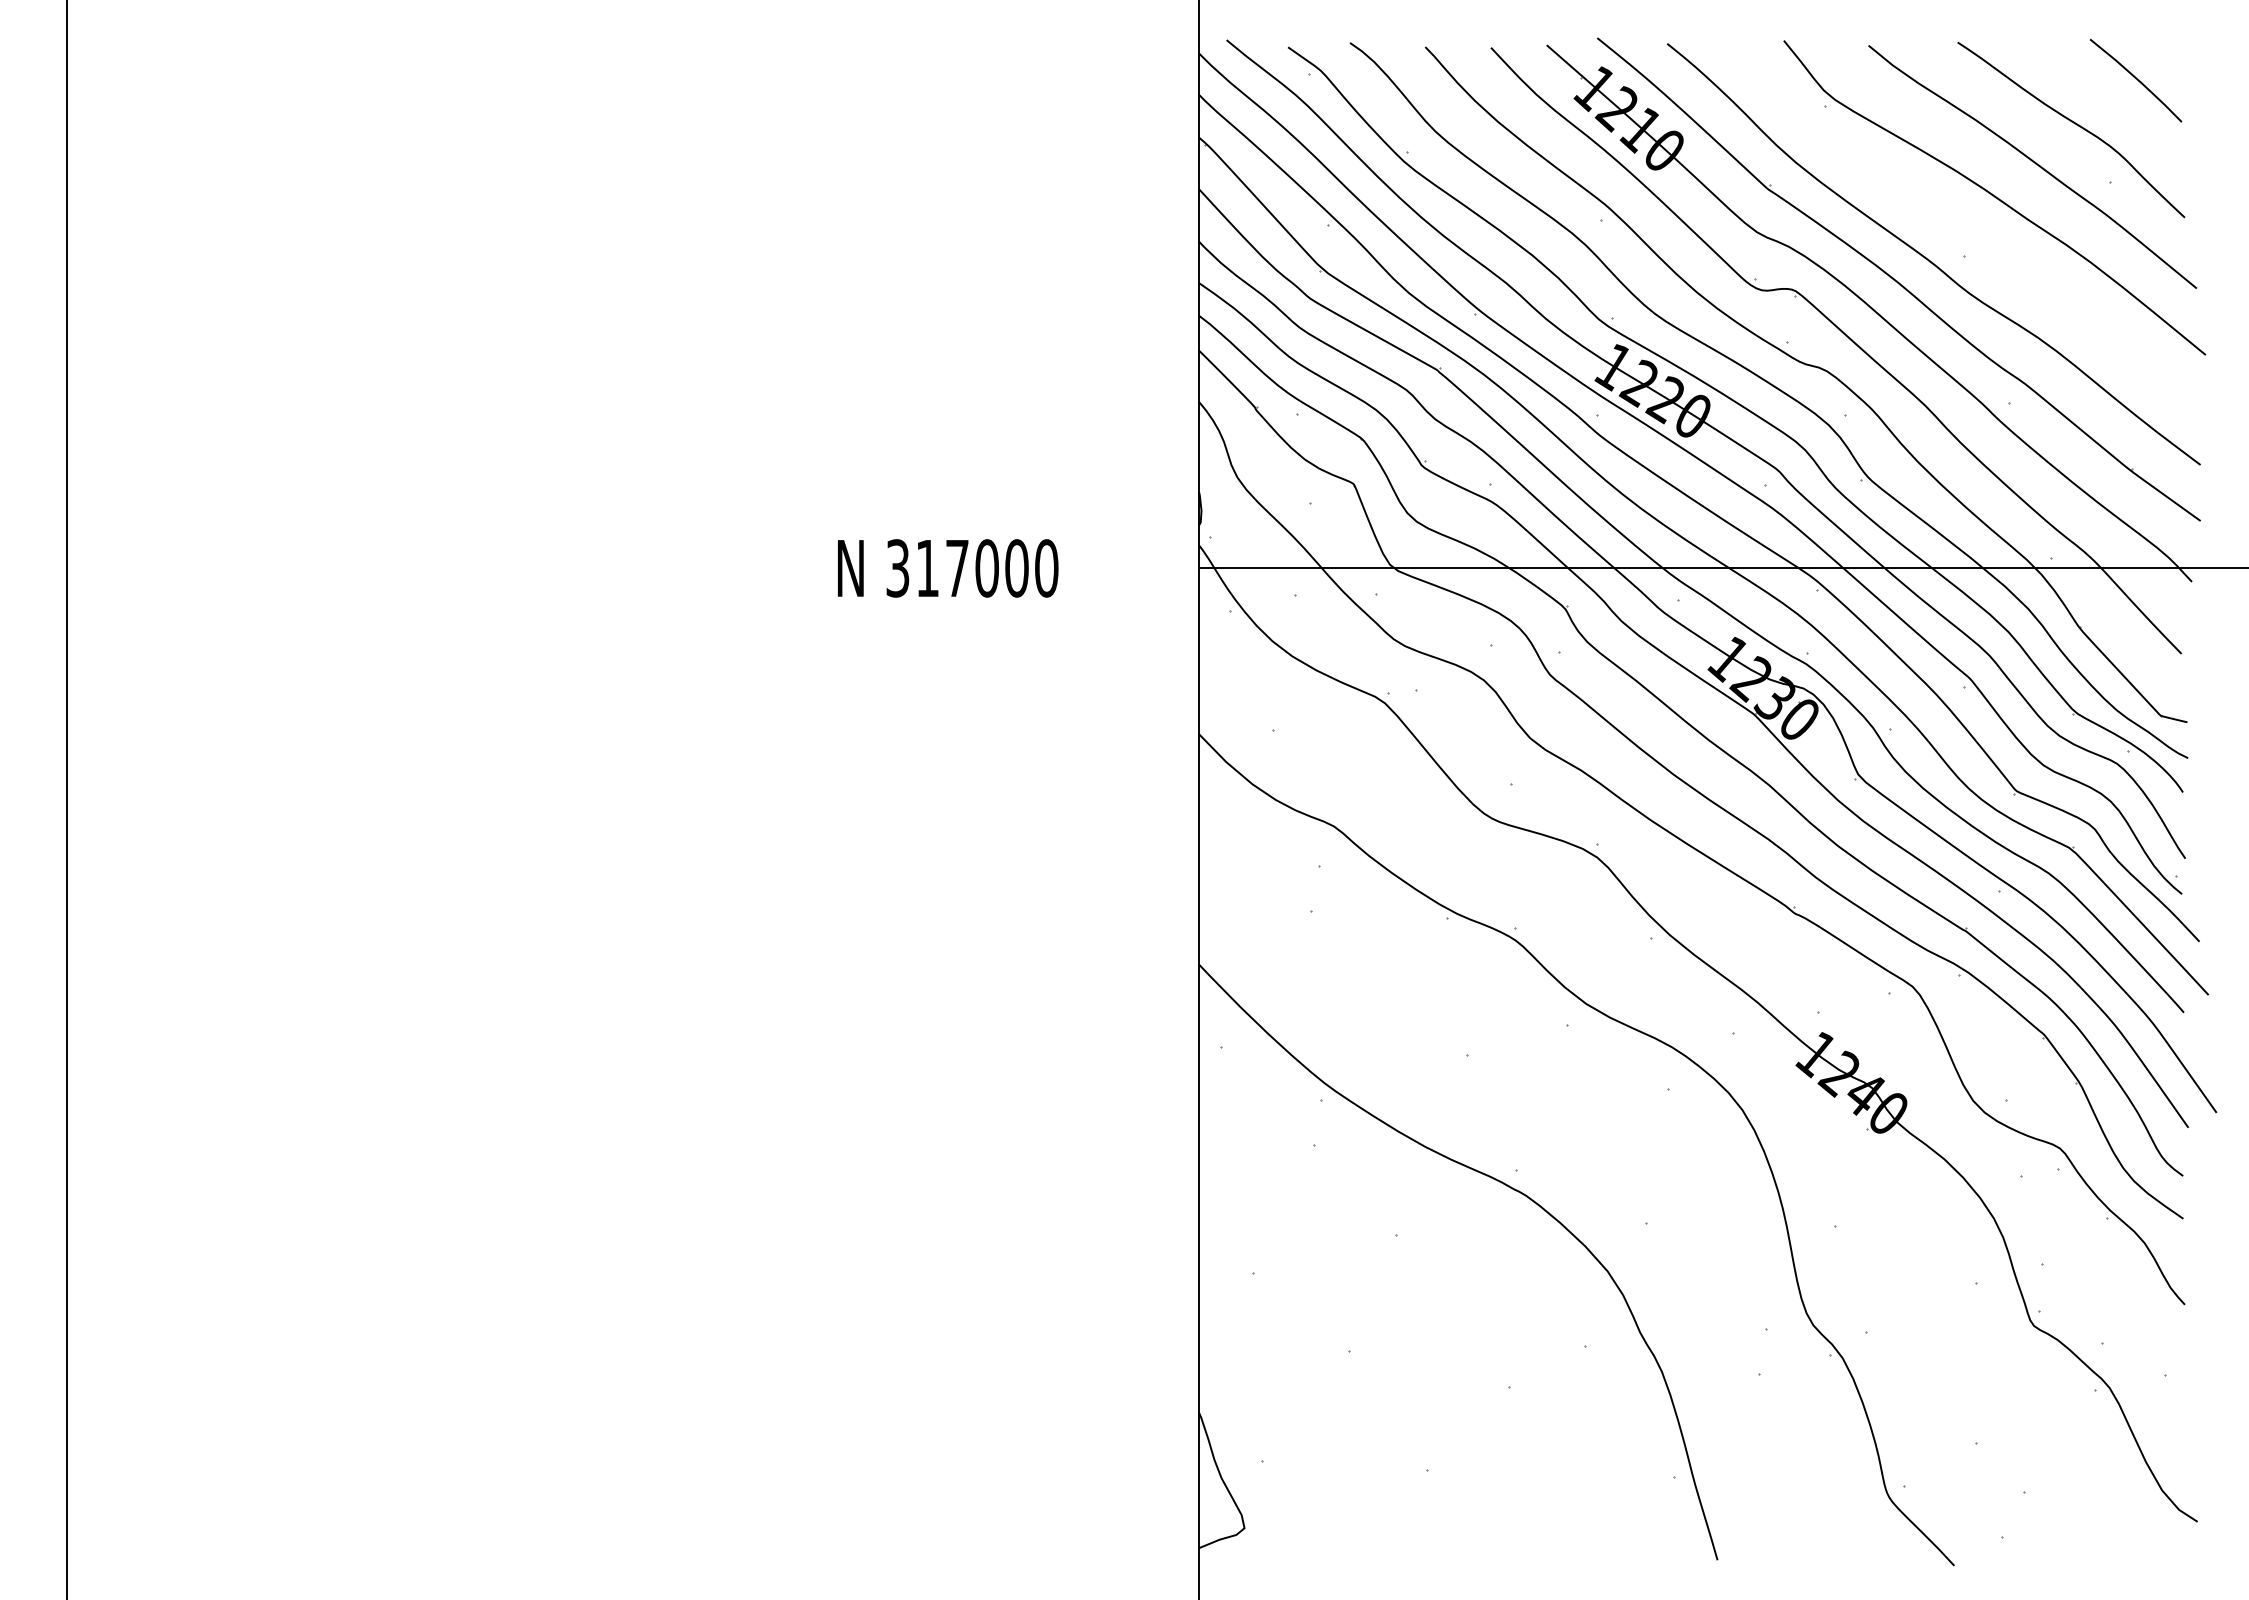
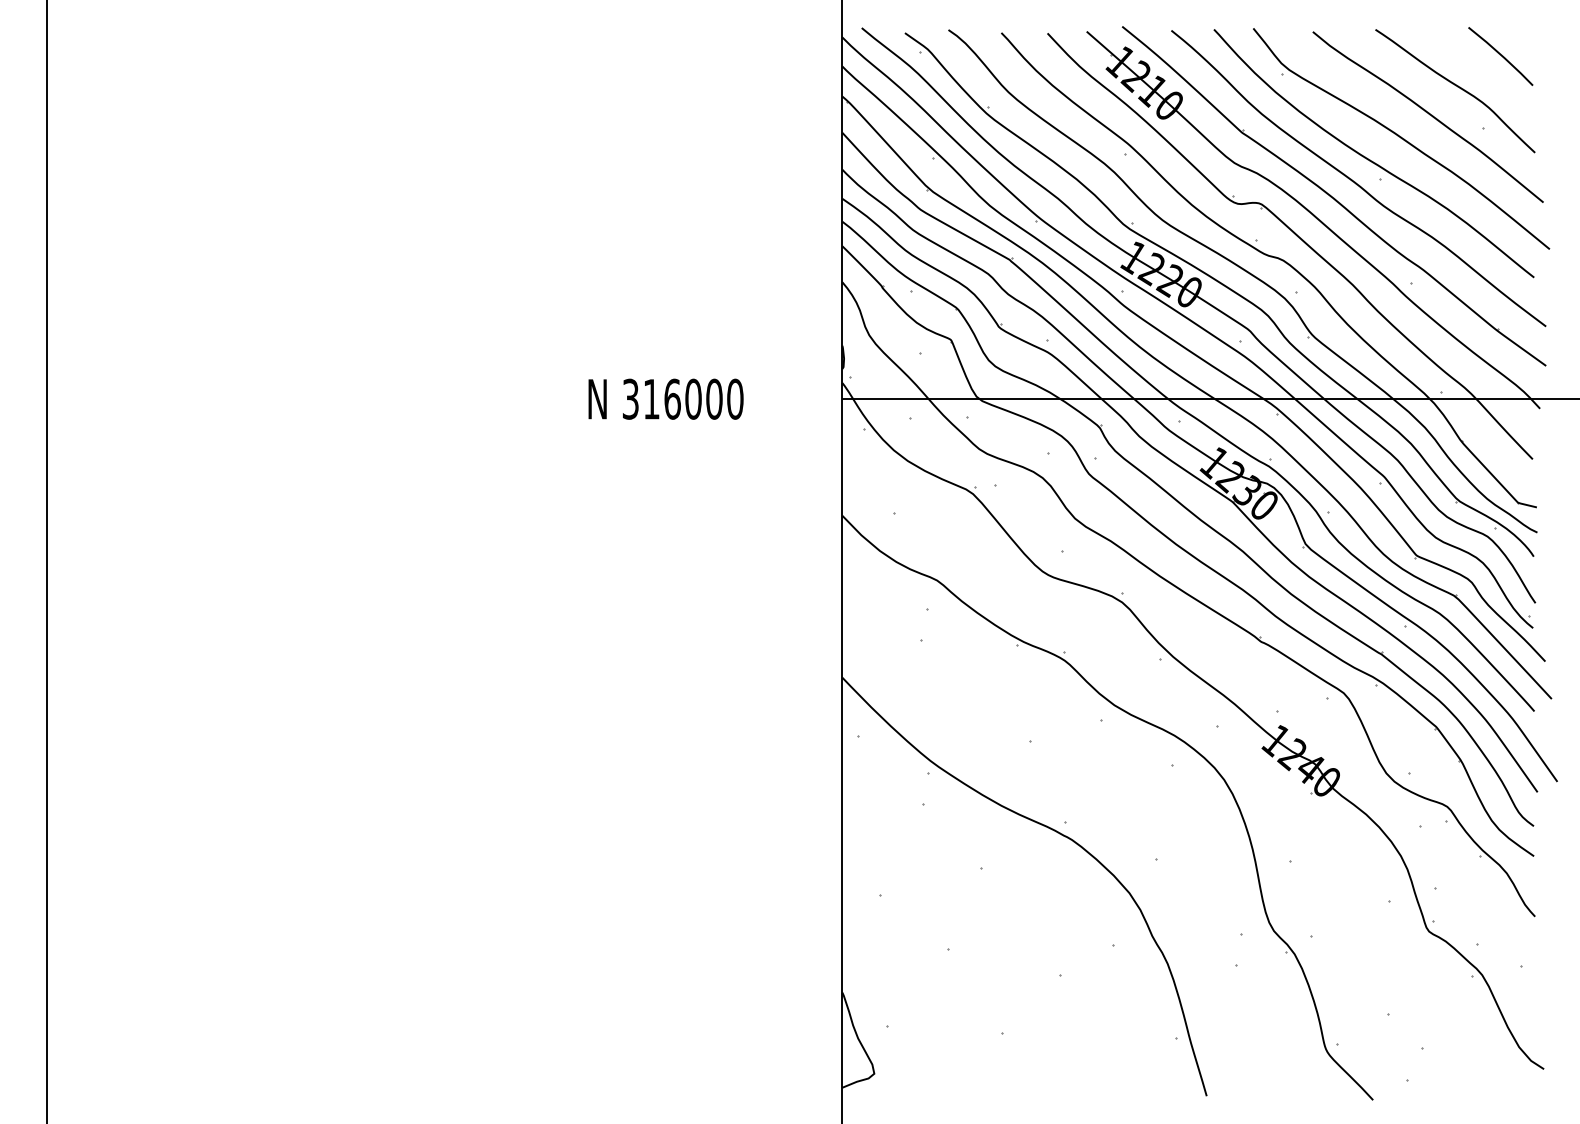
curve: (1948, 226) -> (1369, 159), added
text: (957, 568) -> (672, 399), 317000 -> 316000

